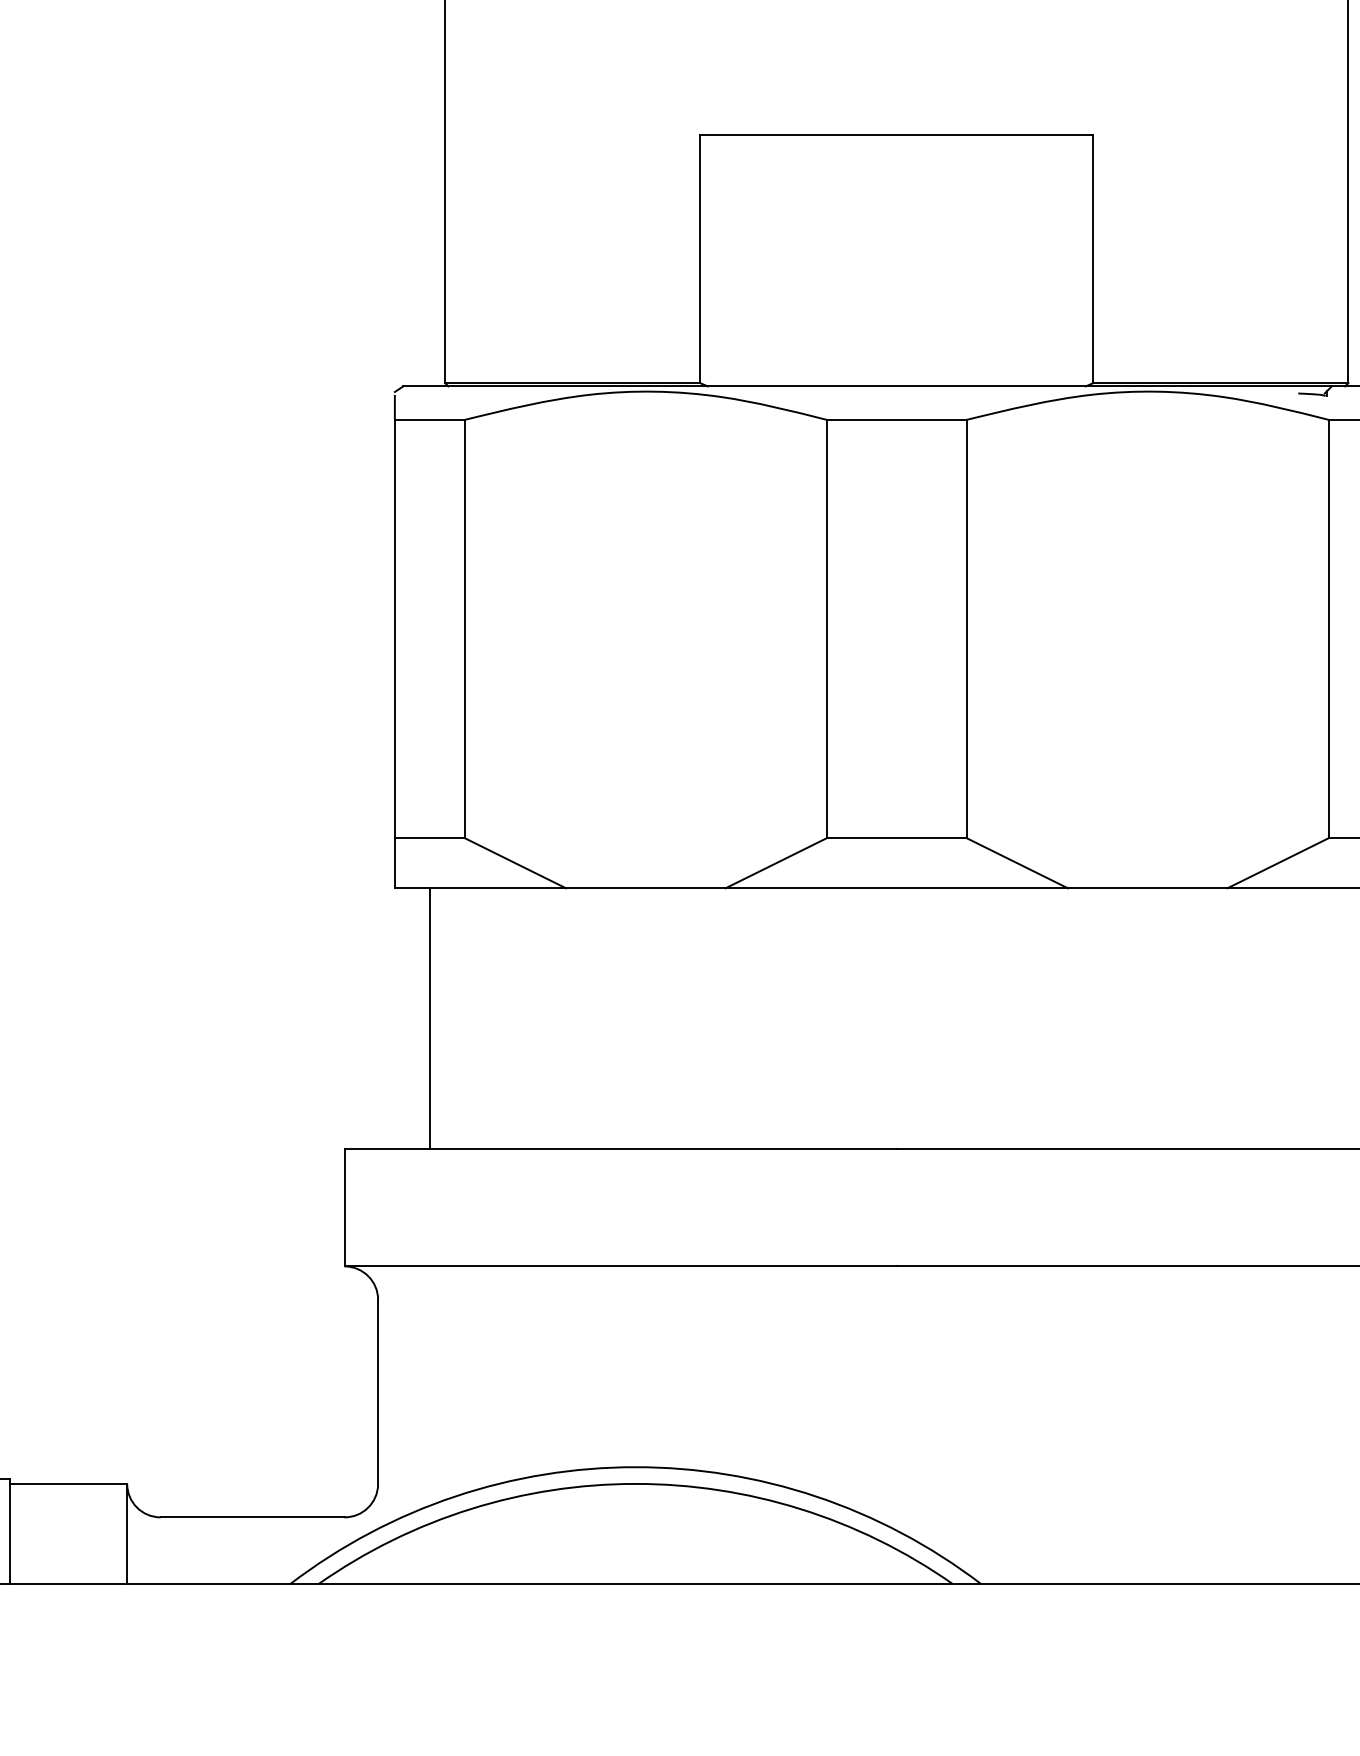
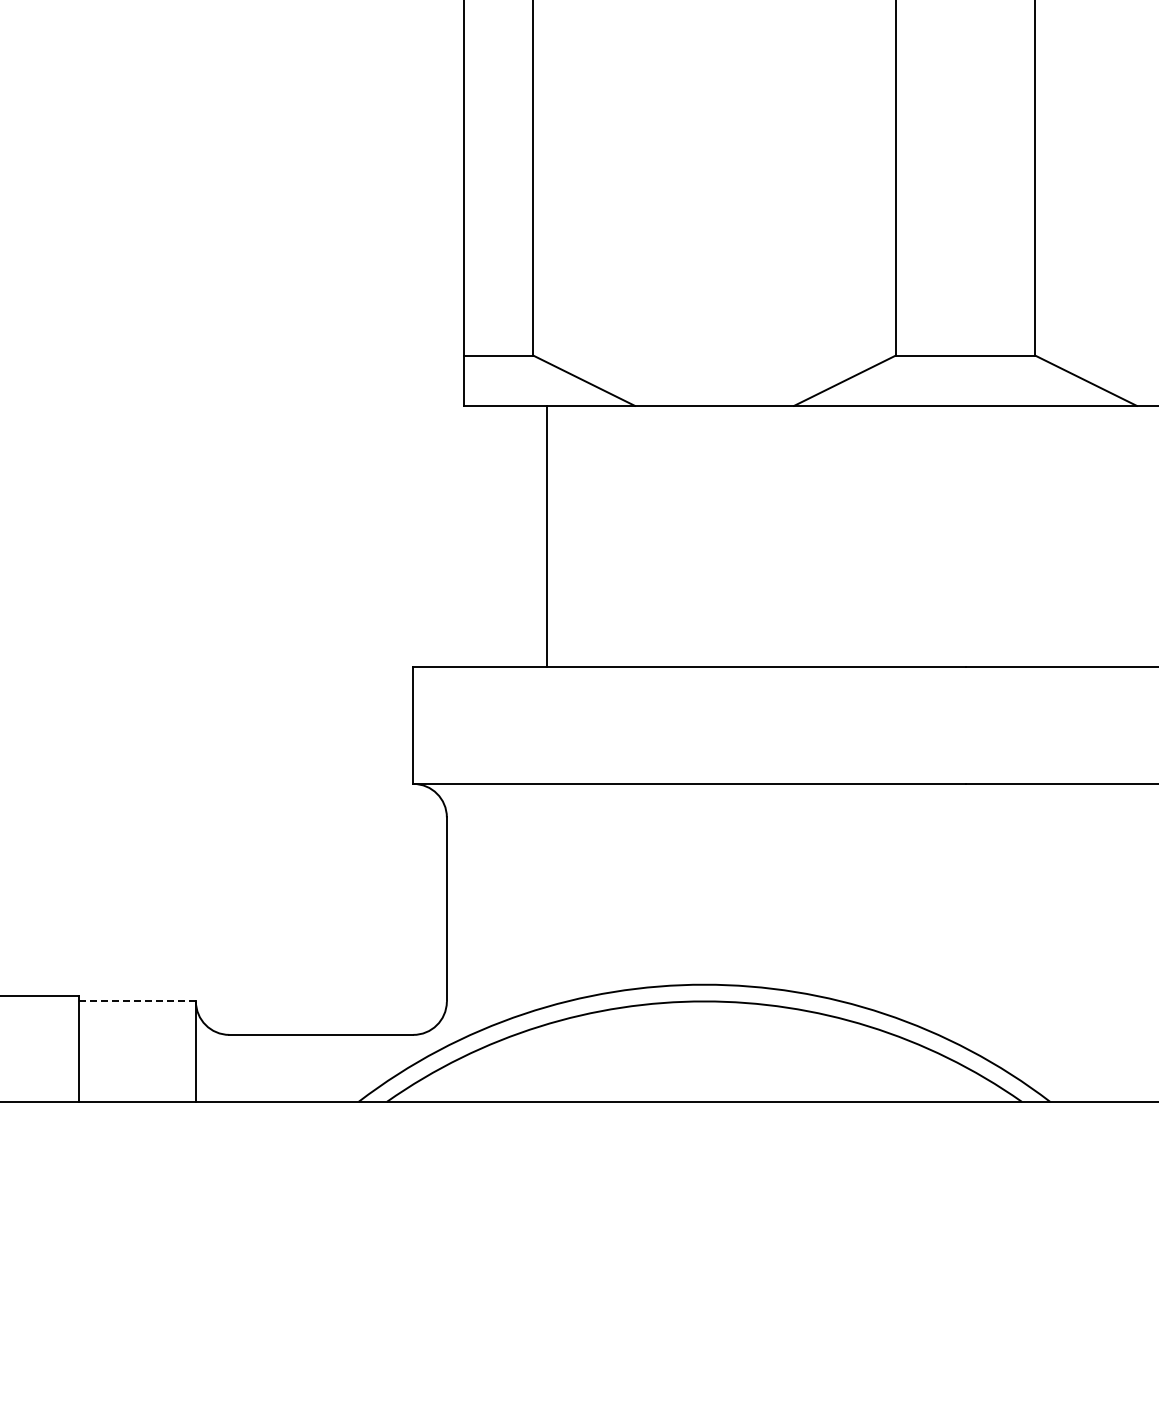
line: (430, 1018) -> (547, 536), moved
line: (68, 1483) -> (137, 1001), solid -> dashed

